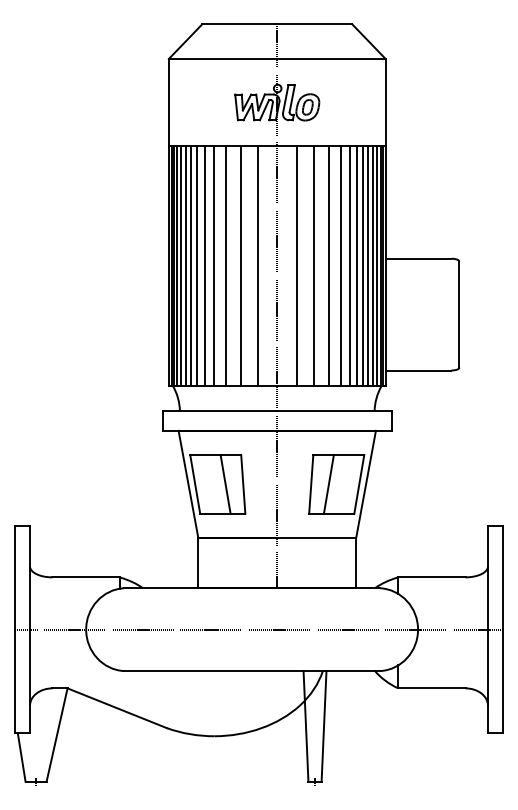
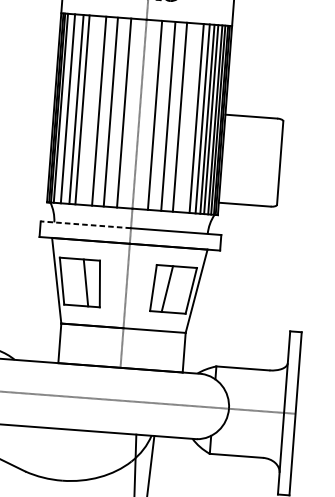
line: (181, 266) -> (64, 108), removed
line: (191, 266) -> (72, 109), removed
line: (213, 266) -> (89, 110), removed
line: (340, 266) -> (189, 118), removed
line: (219, 411) -> (85, 225), solid -> dashed

